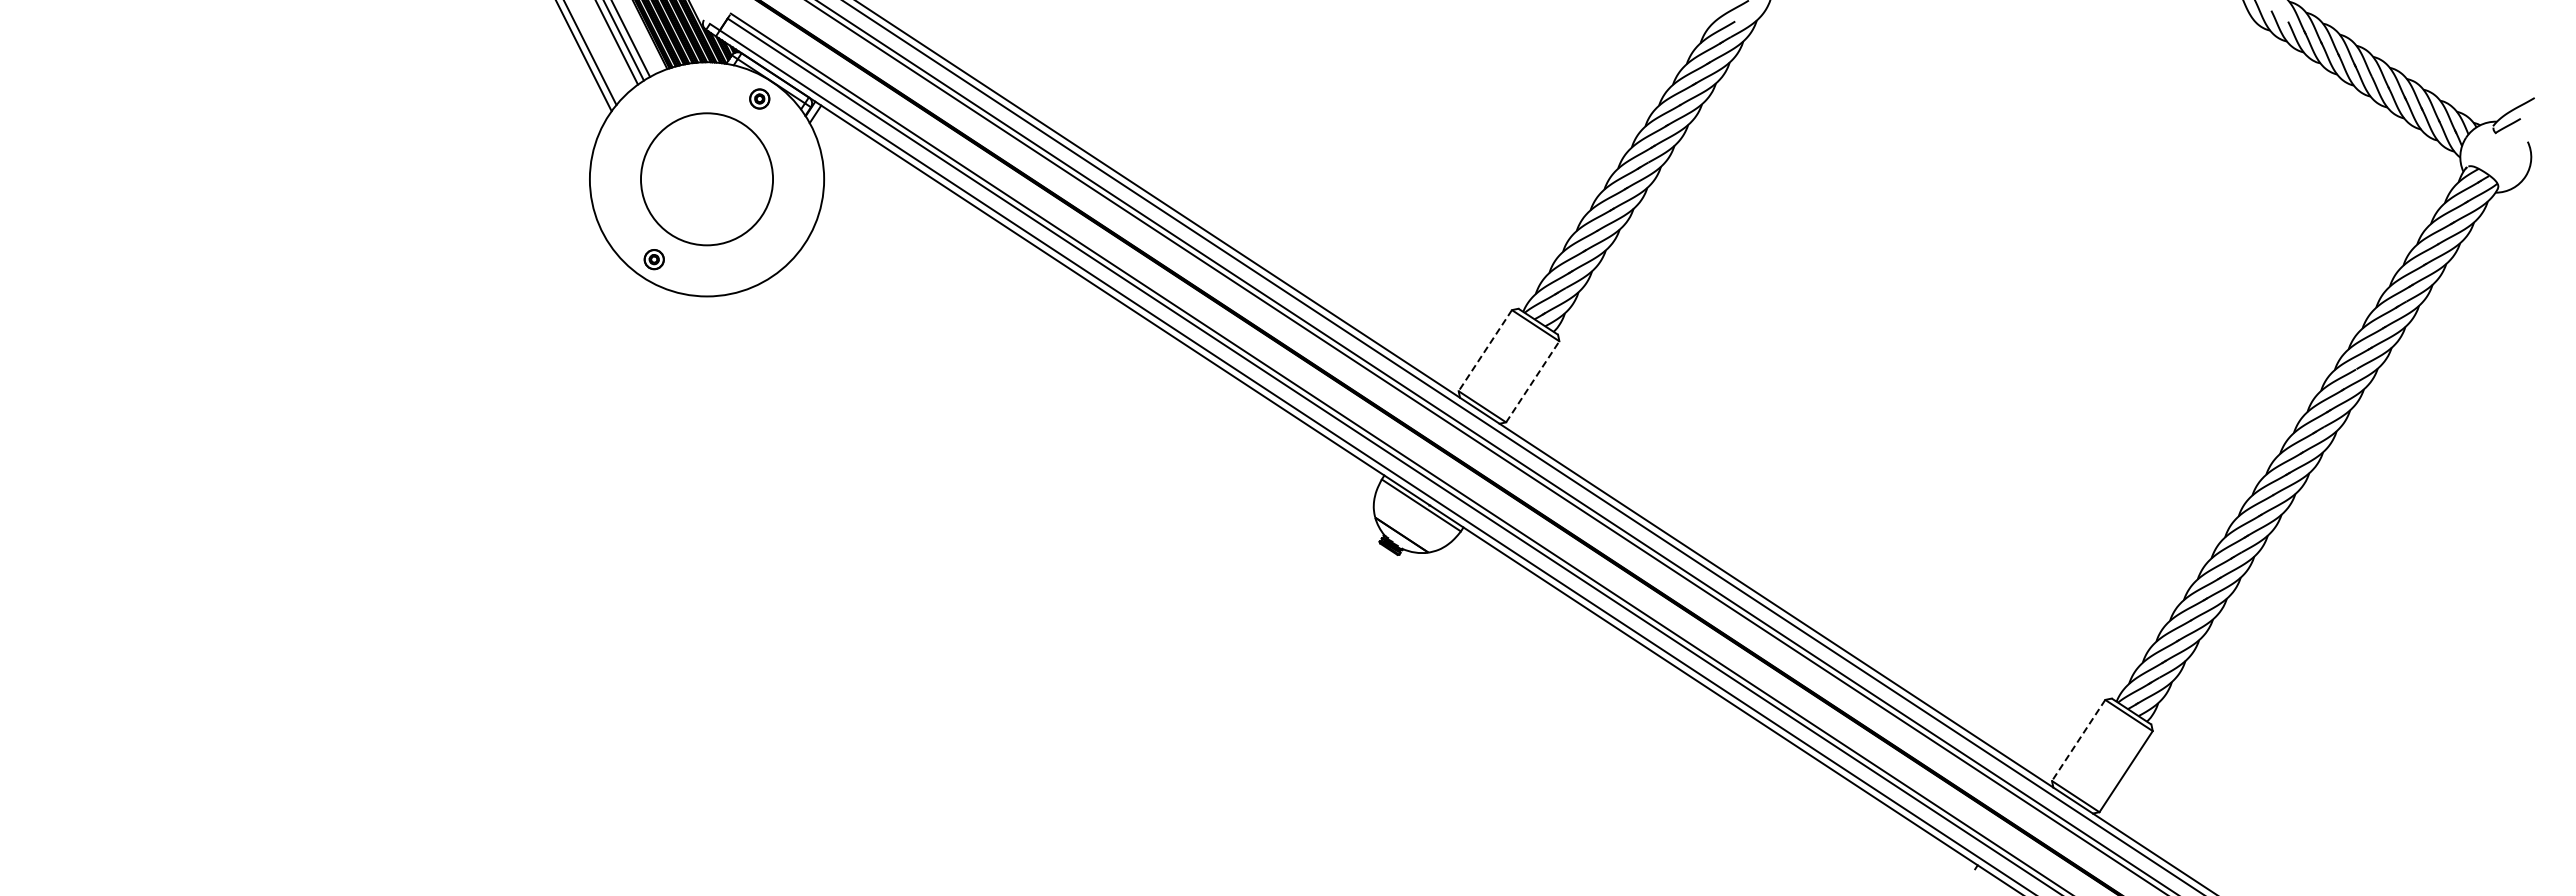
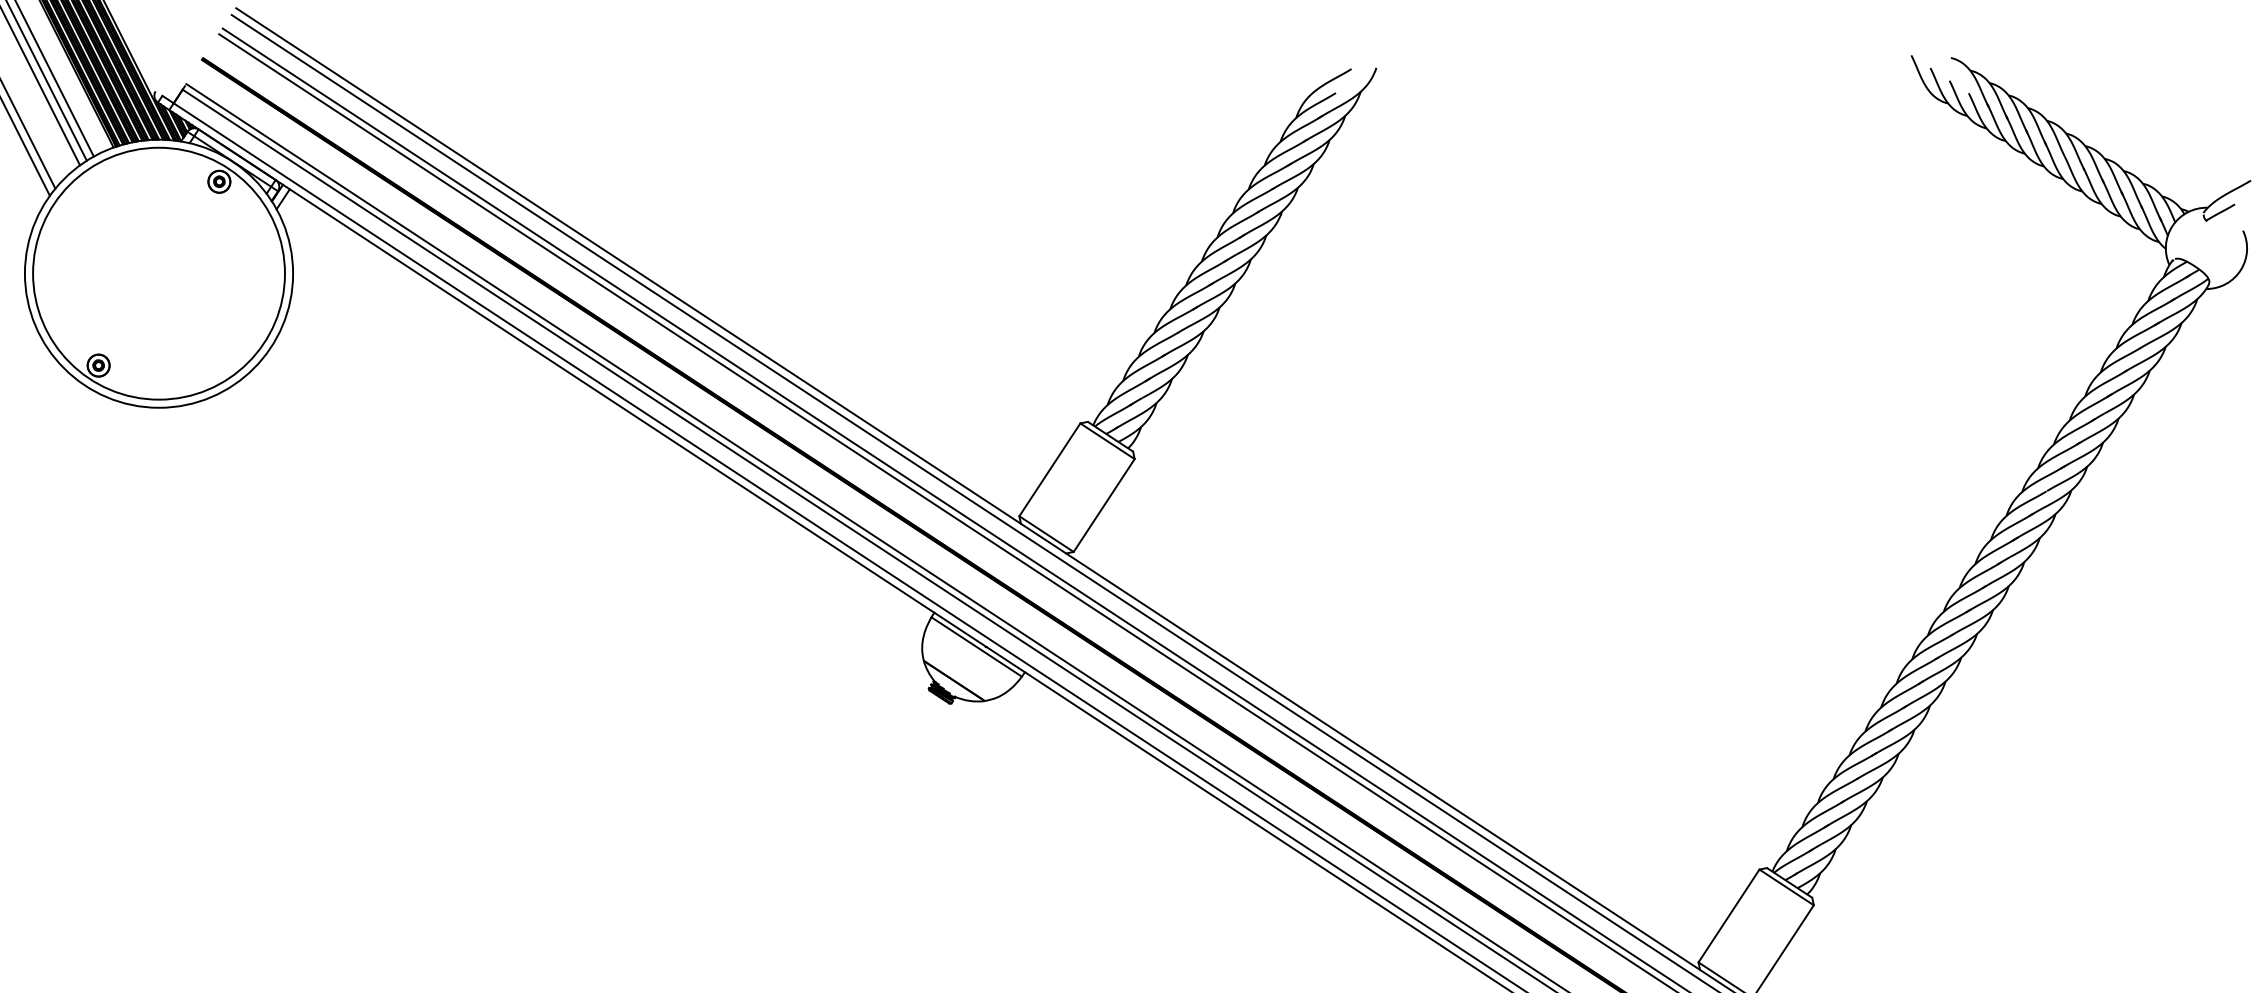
circle: (706, 179) -> (158, 273), size x1.67
line: (1485, 350) -> (1050, 469), dashed -> solid
line: (1532, 381) -> (1103, 505), dashed -> solid
line: (2078, 740) -> (1728, 916), dashed -> solid

